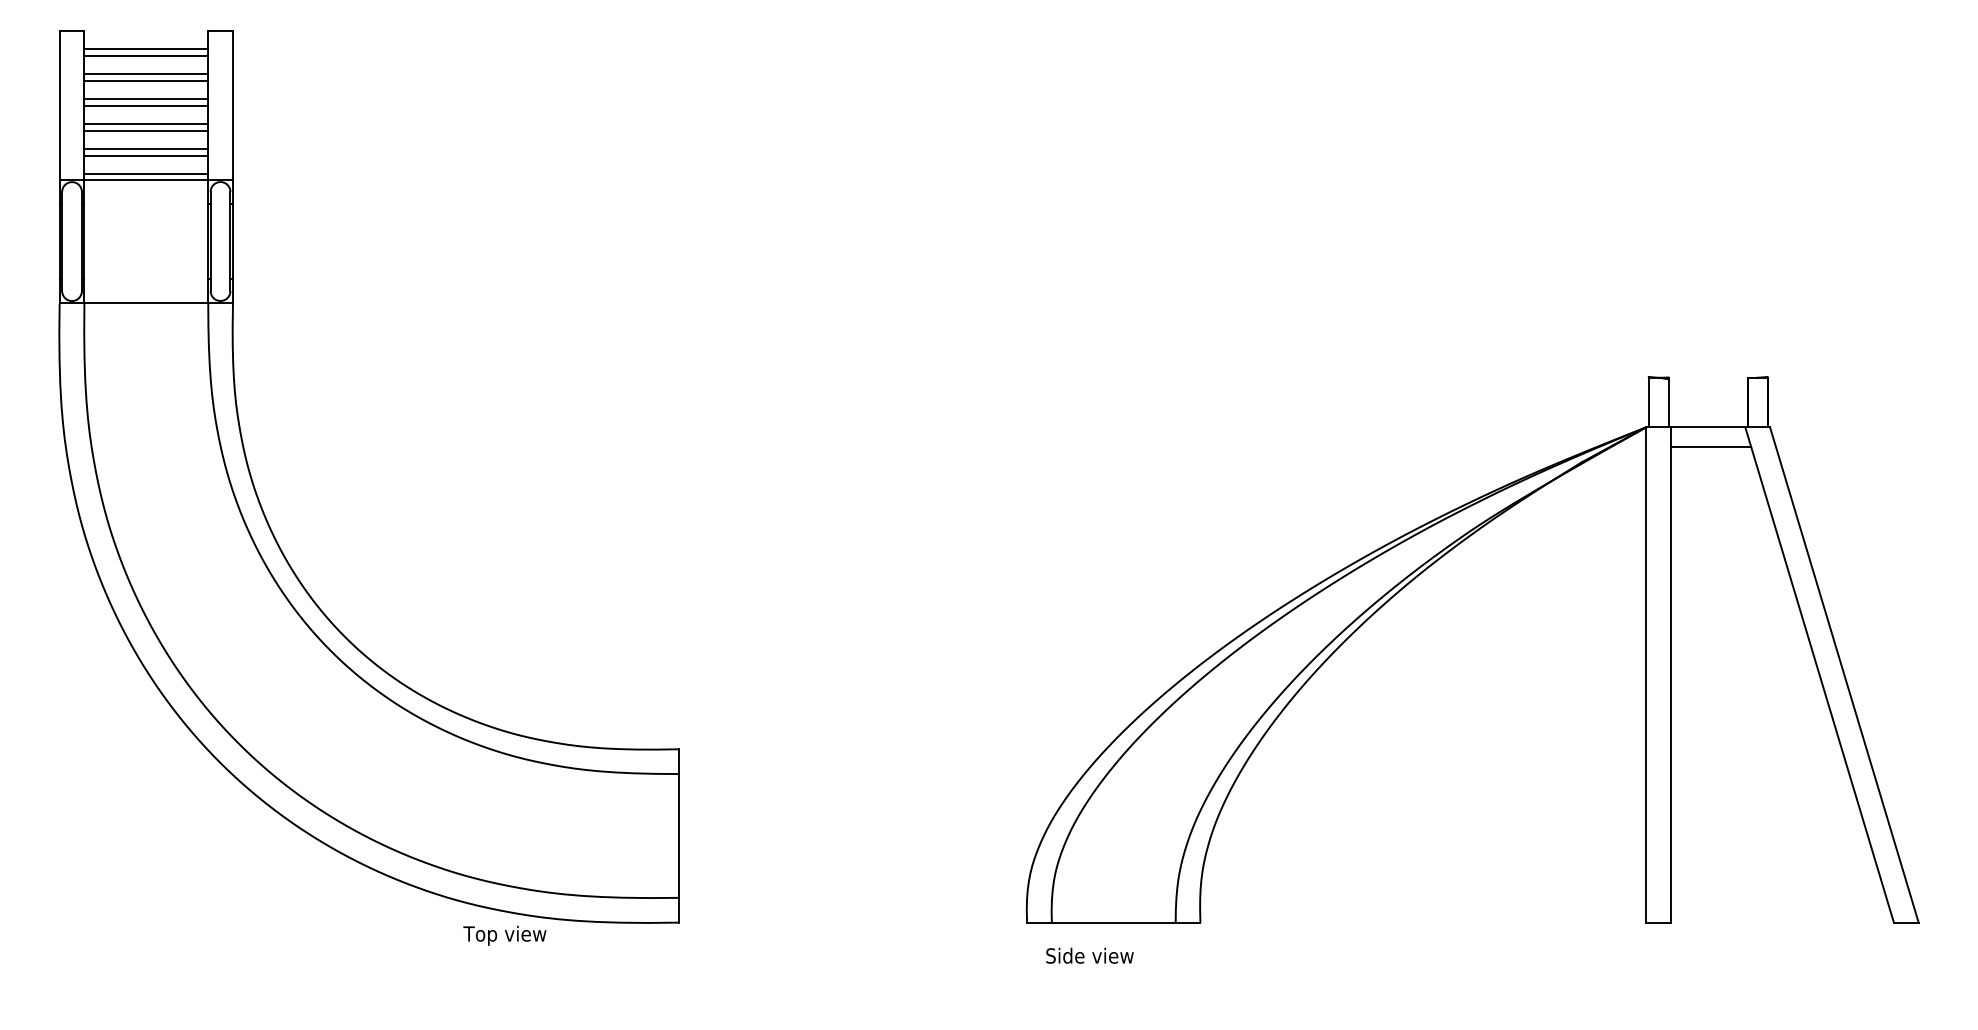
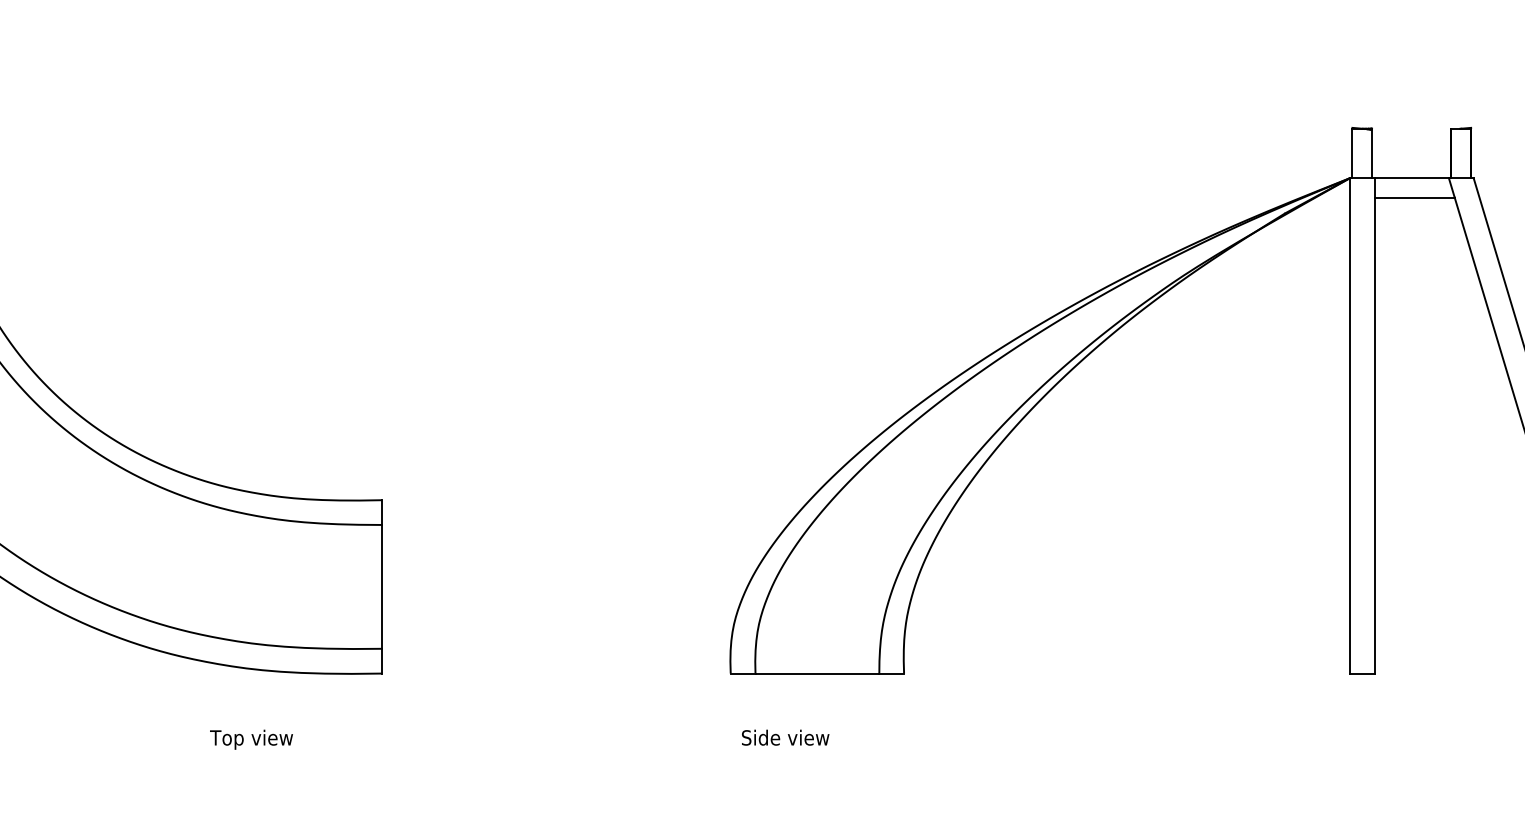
text: (504, 935) -> (251, 739), moved
text: (1089, 955) -> (785, 737), moved

